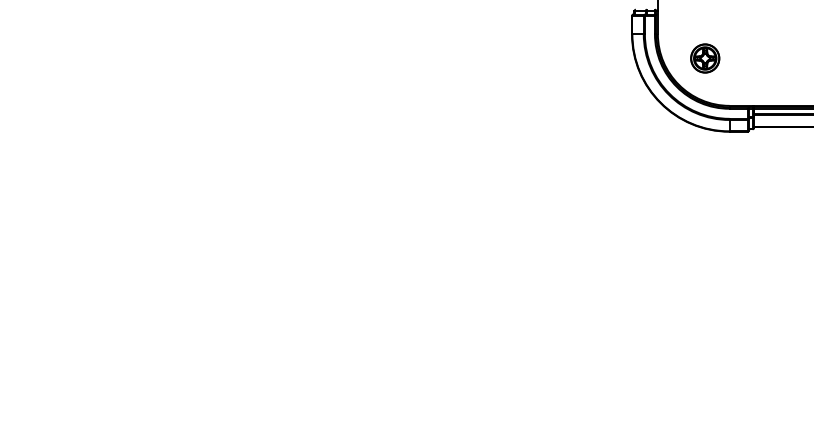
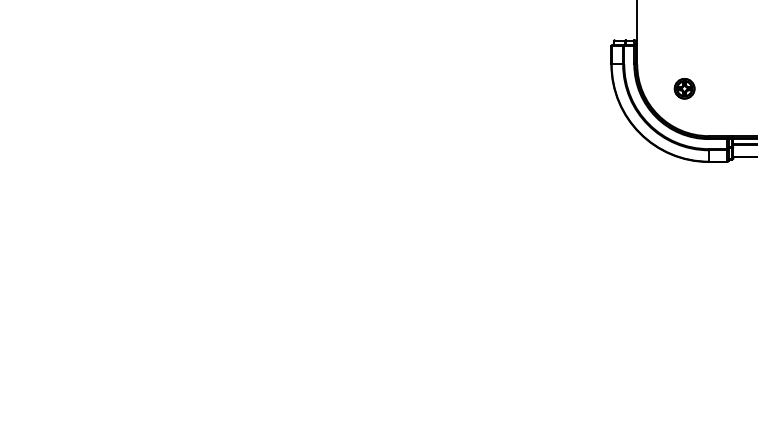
part: (705, 58) -> (684, 88), size x0.7

